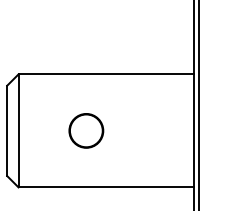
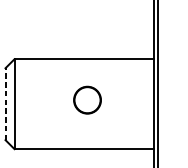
line: (7, 130) -> (5, 103), solid -> dashed
part: (86, 130) -> (87, 99), moved

